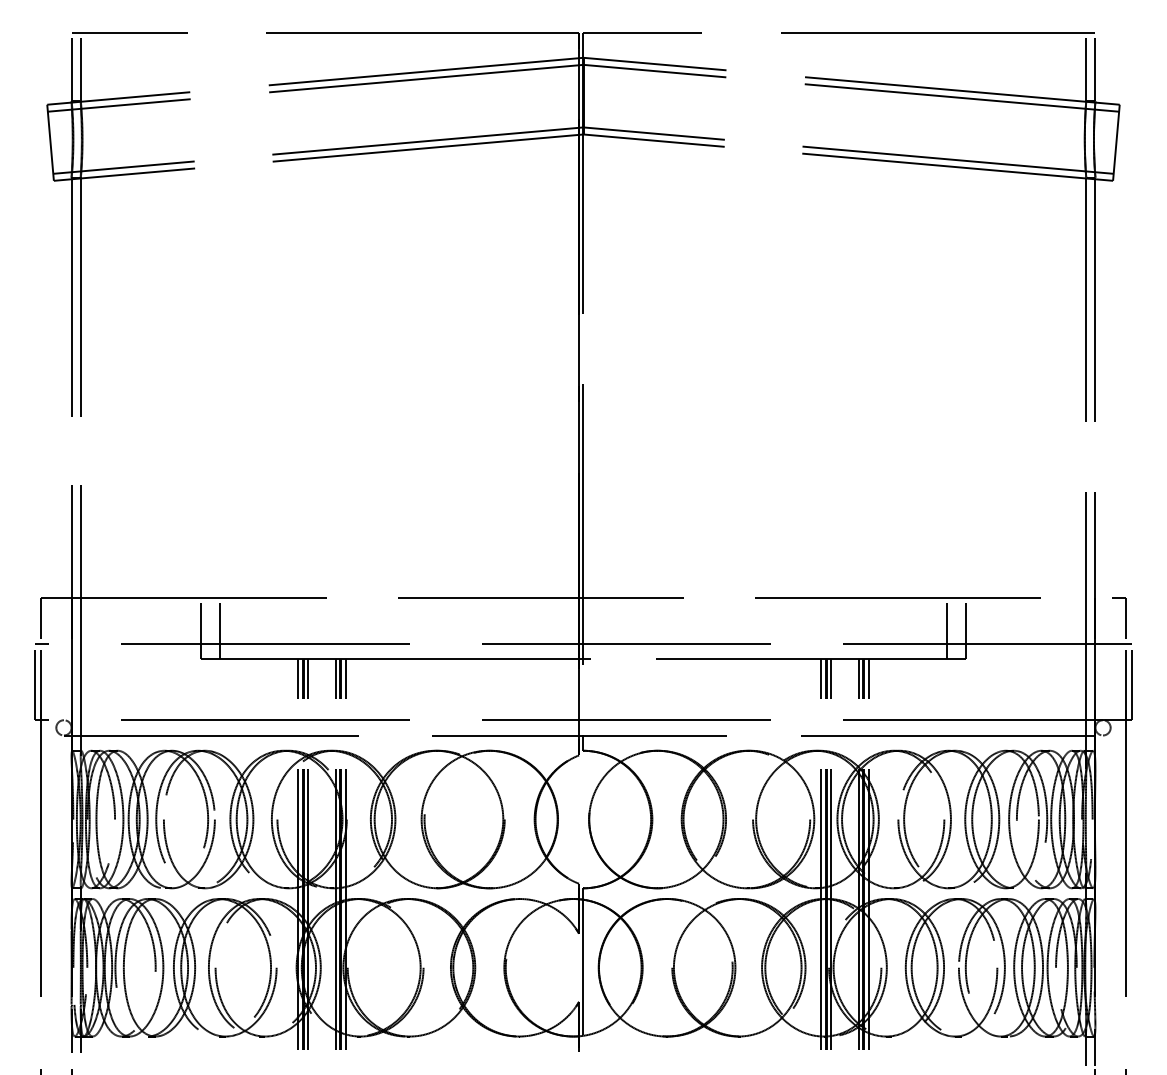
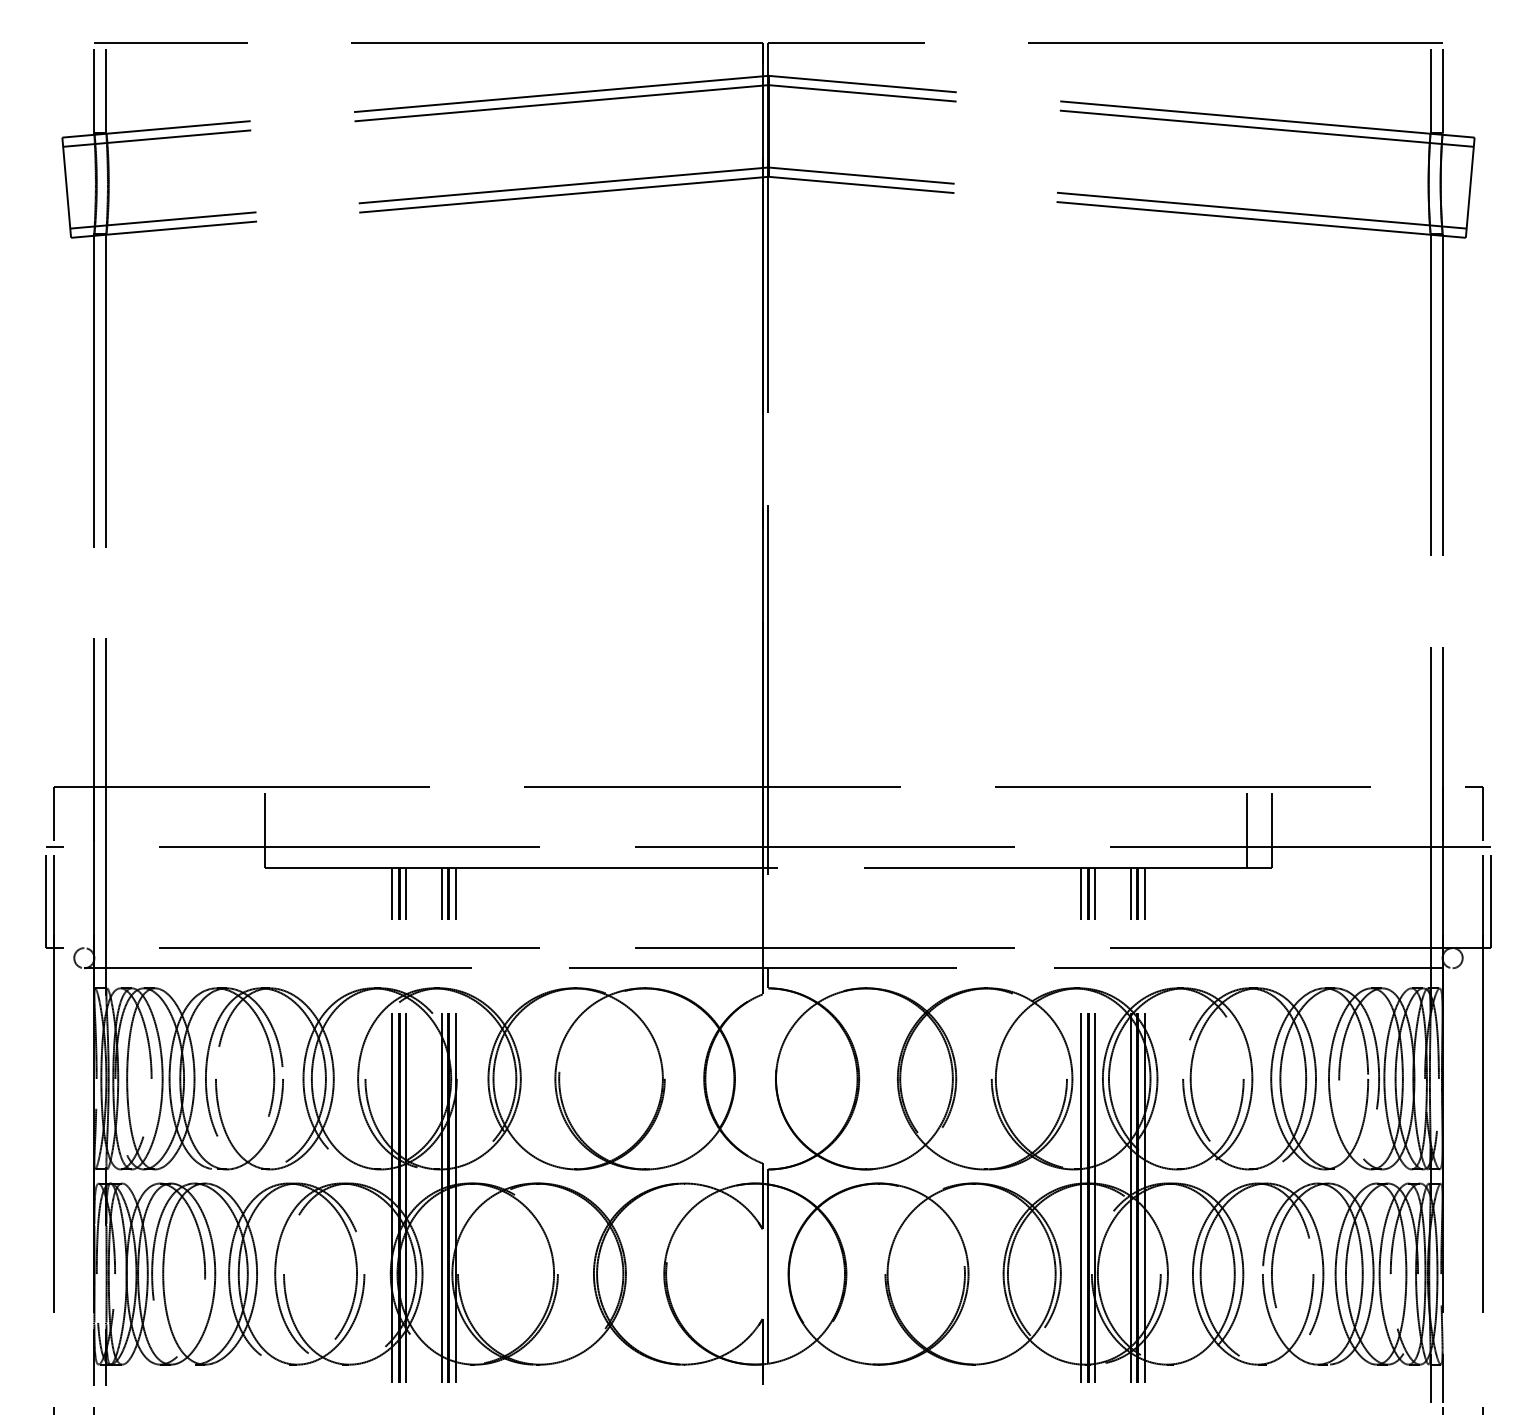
line: (220, 628) -> (290, 827), removed

